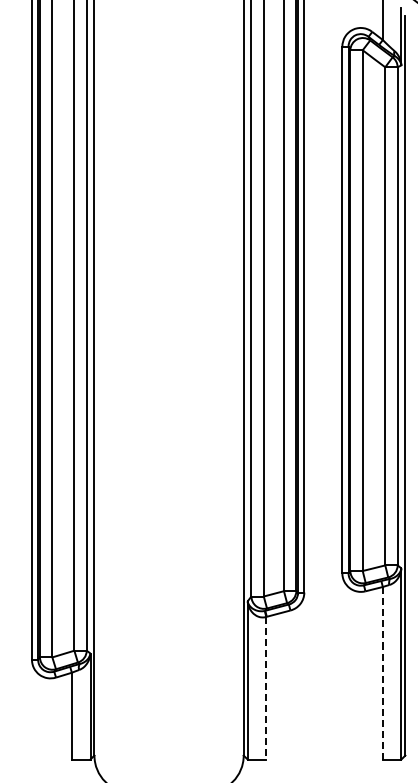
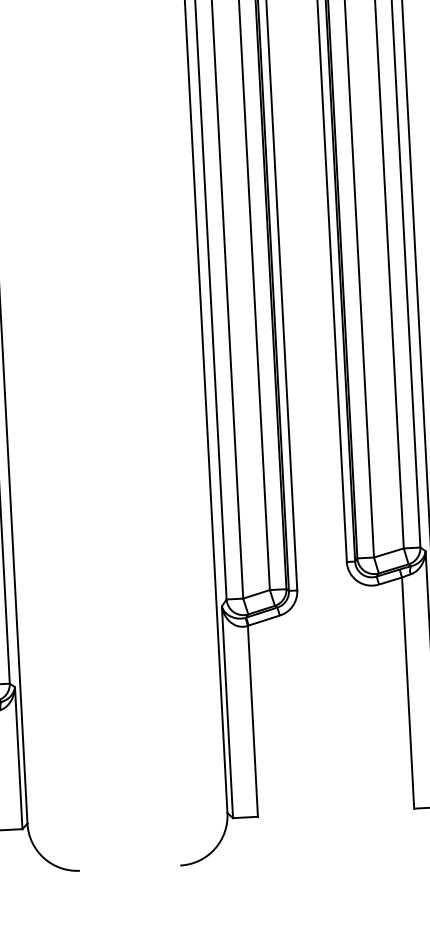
line: (382, 672) -> (407, 692), dashed -> solid
line: (266, 688) -> (253, 721), dashed -> solid

